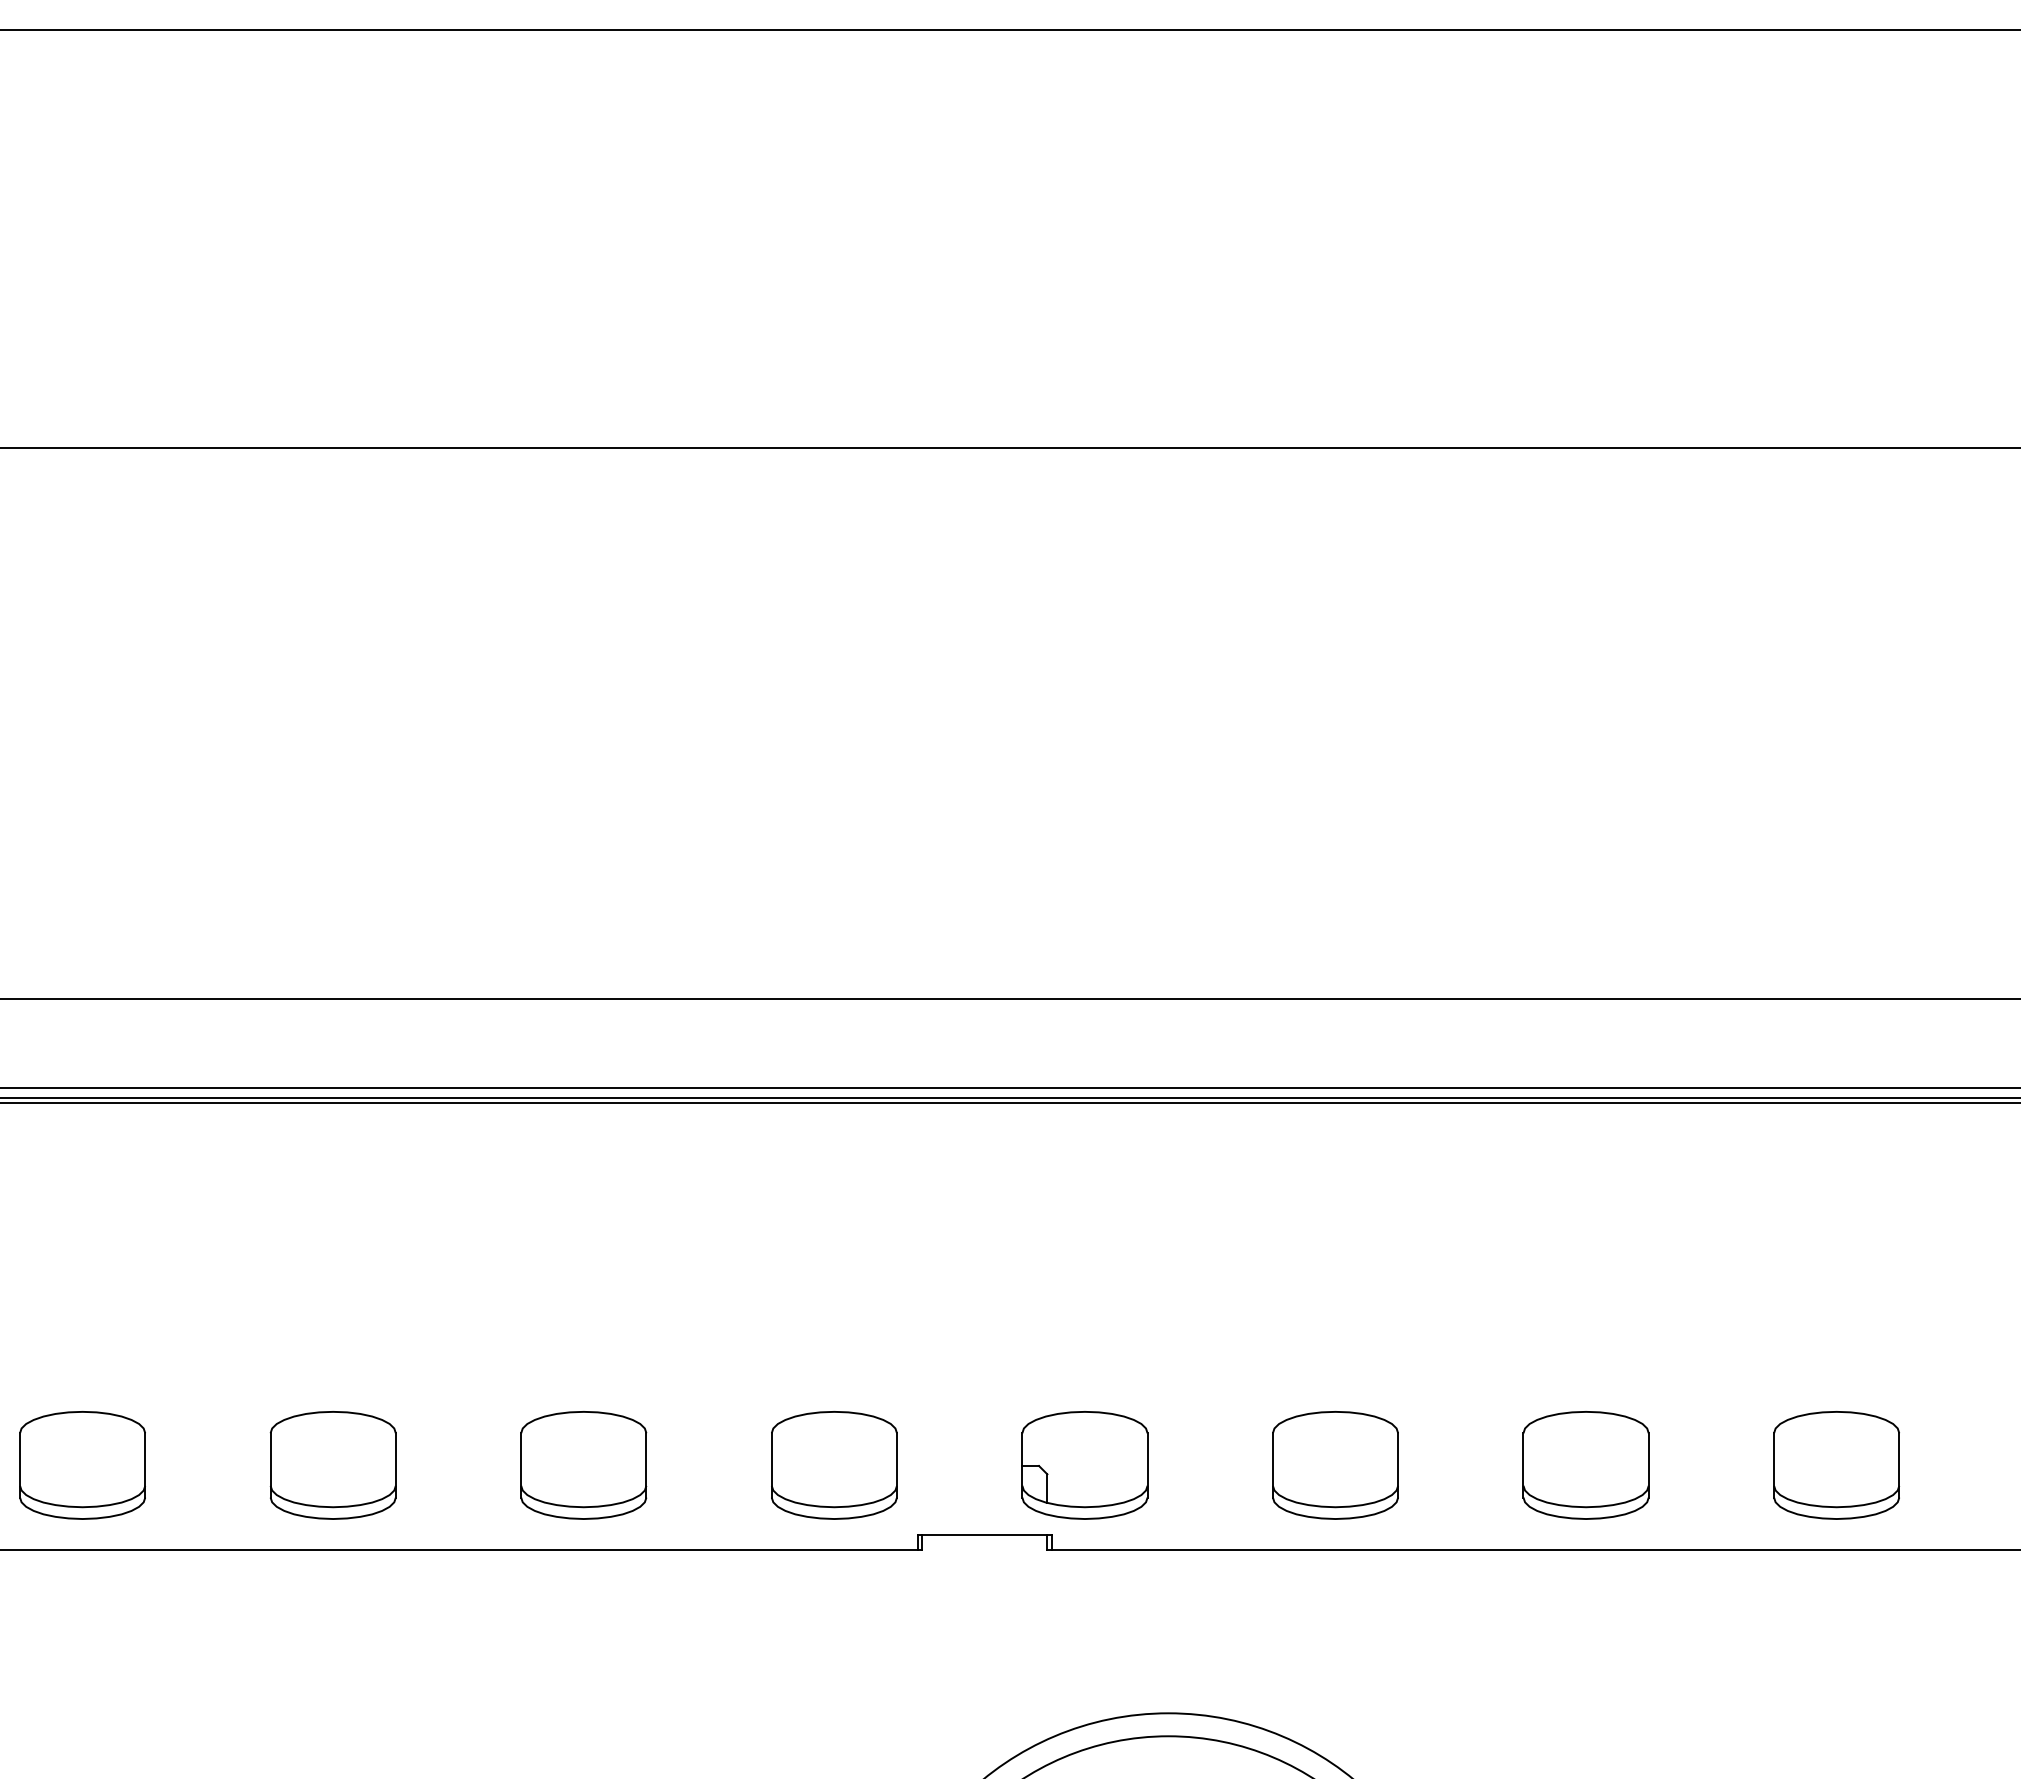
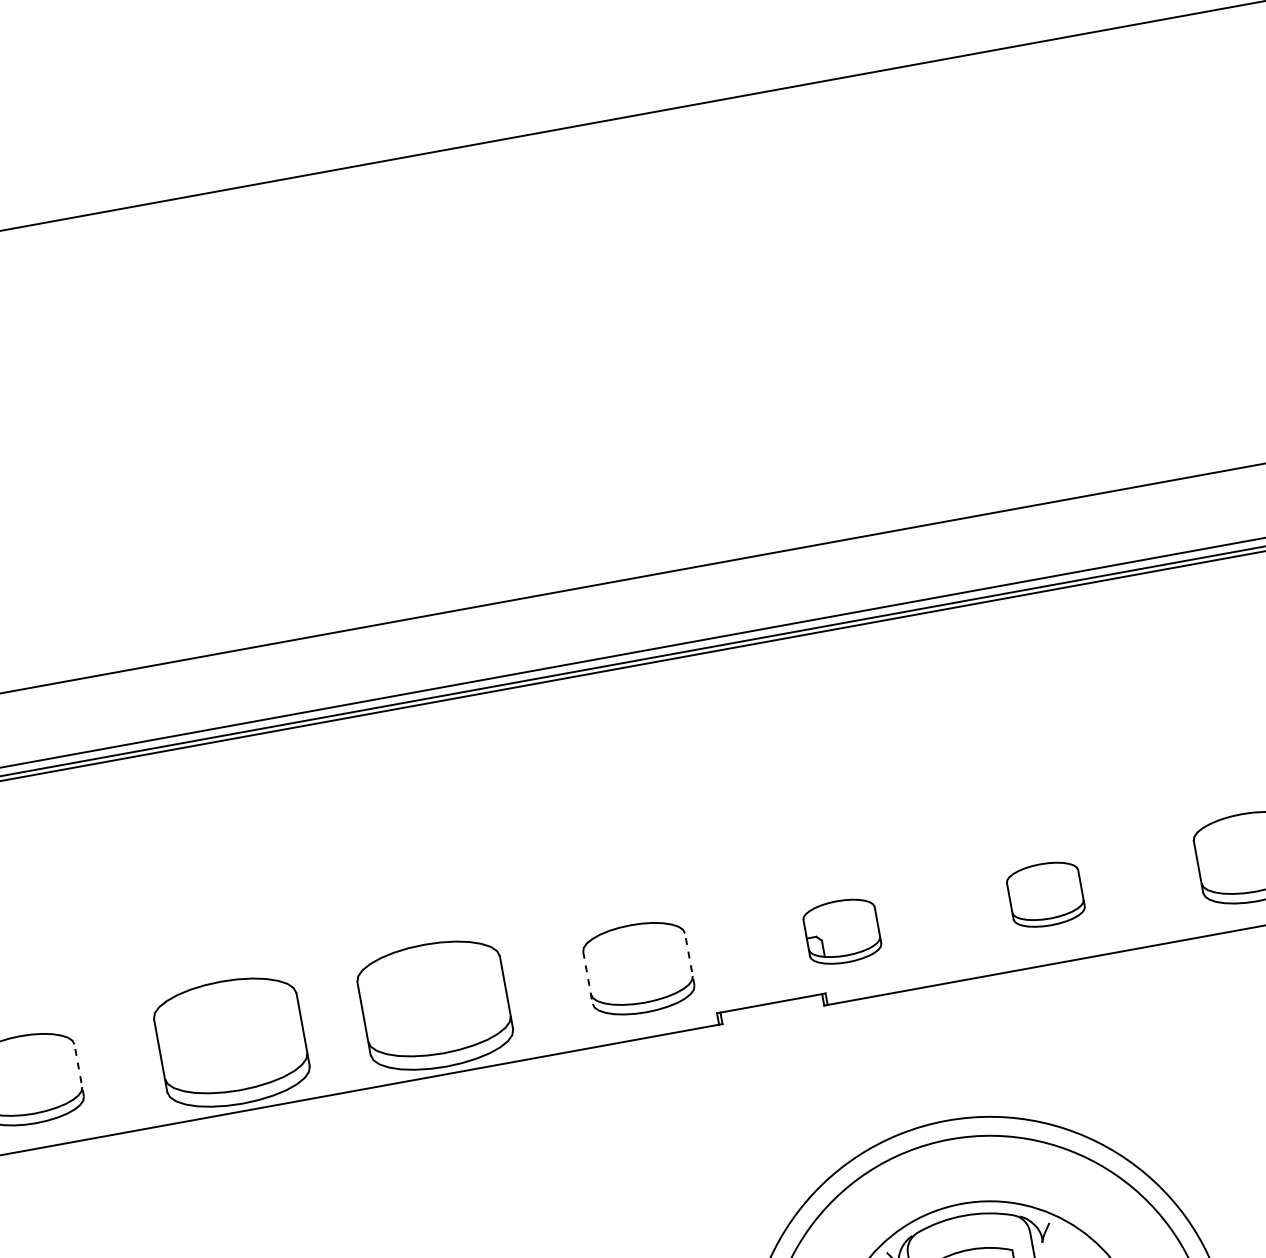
line: (145, 1464) -> (79, 1069), solid -> dashed
line: (897, 1464) -> (690, 958), solid -> dashed
part: (332, 1465) -> (231, 1042), size x1.4
part: (583, 1465) -> (435, 1005), size x1.4
line: (771, 1465) -> (587, 978), solid -> dashed
part: (1084, 1465) -> (842, 931), size x0.7
part: (1335, 1465) -> (1045, 894), size x0.7

